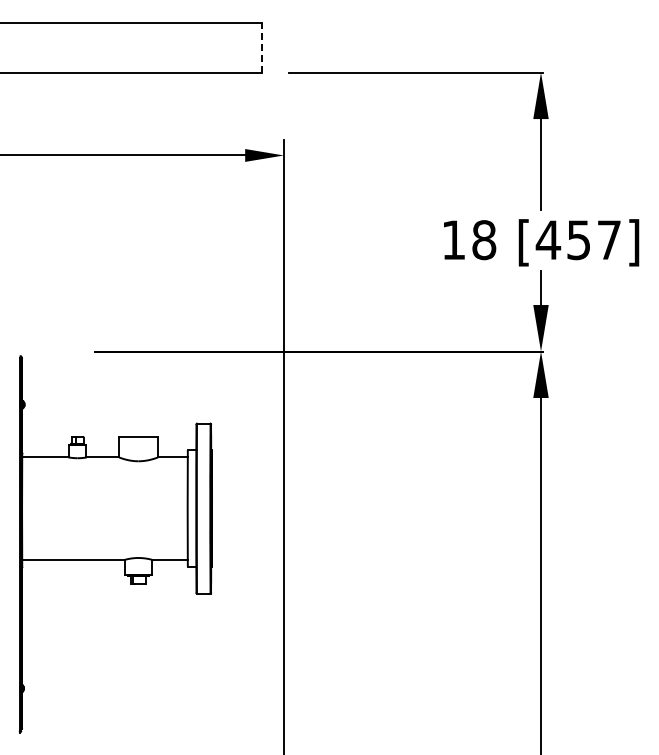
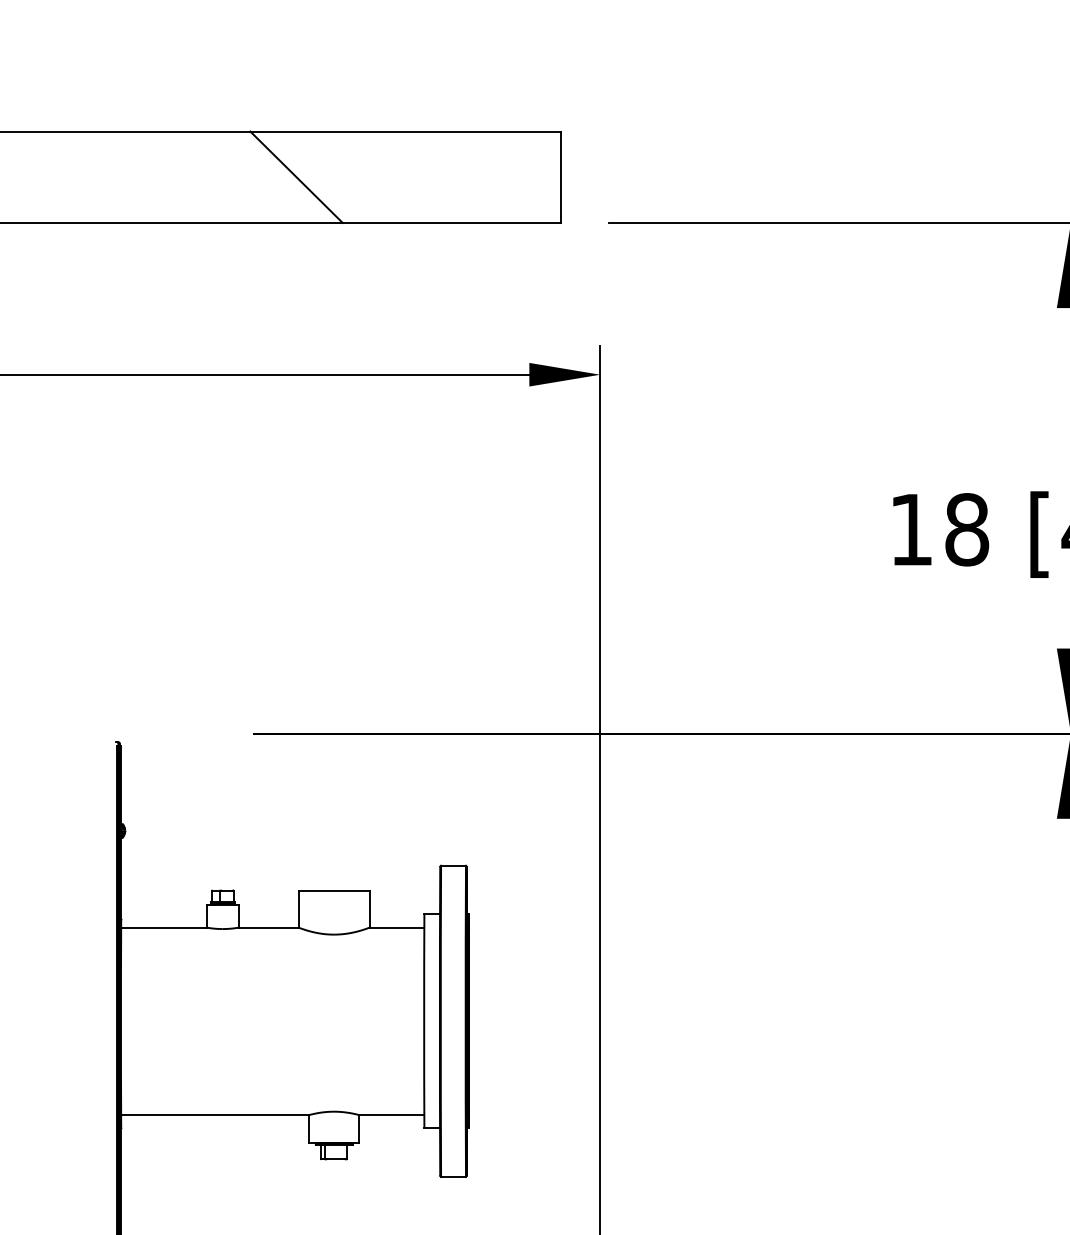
line: (117, 47) -> (295, 177), added
line: (262, 47) -> (561, 177), dashed -> solid

